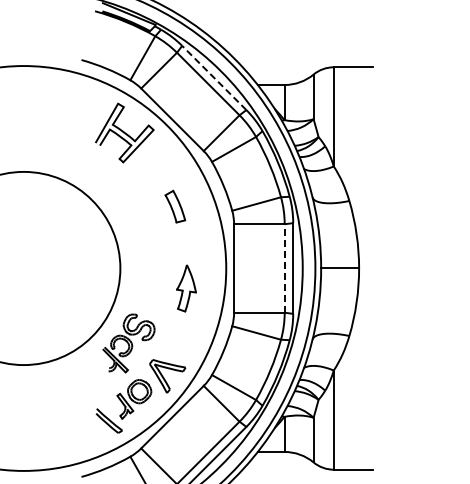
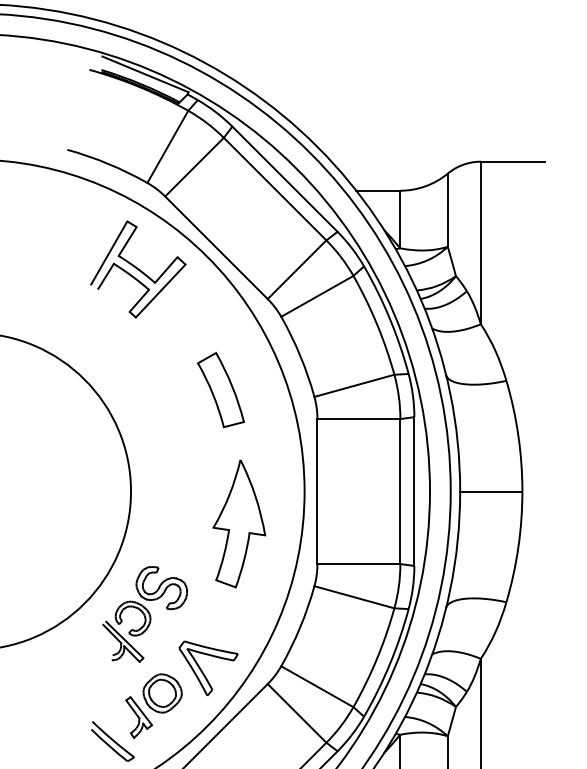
line: (213, 77) -> (283, 178), dashed -> solid
part: (175, 206) -> (221, 389), size x1.43
line: (284, 268) -> (400, 491), dashed -> solid
part: (186, 288) -> (239, 524), size x1.67

